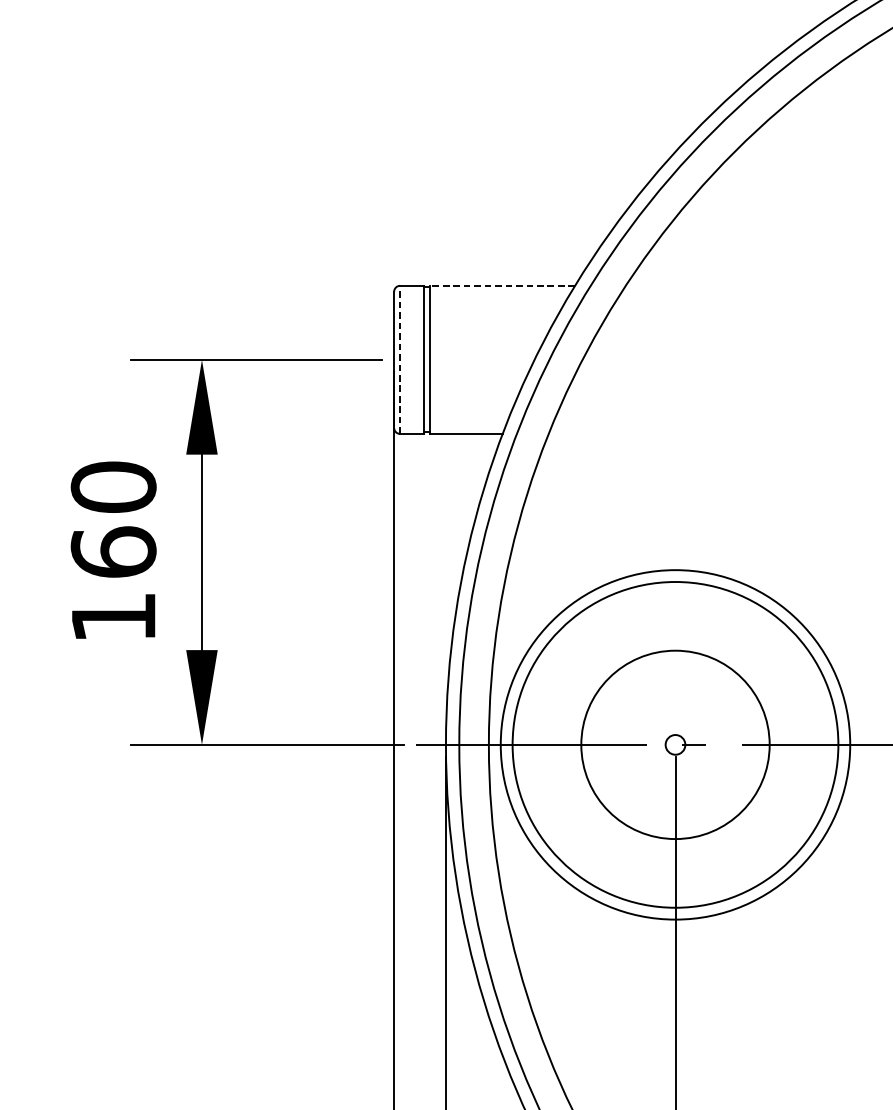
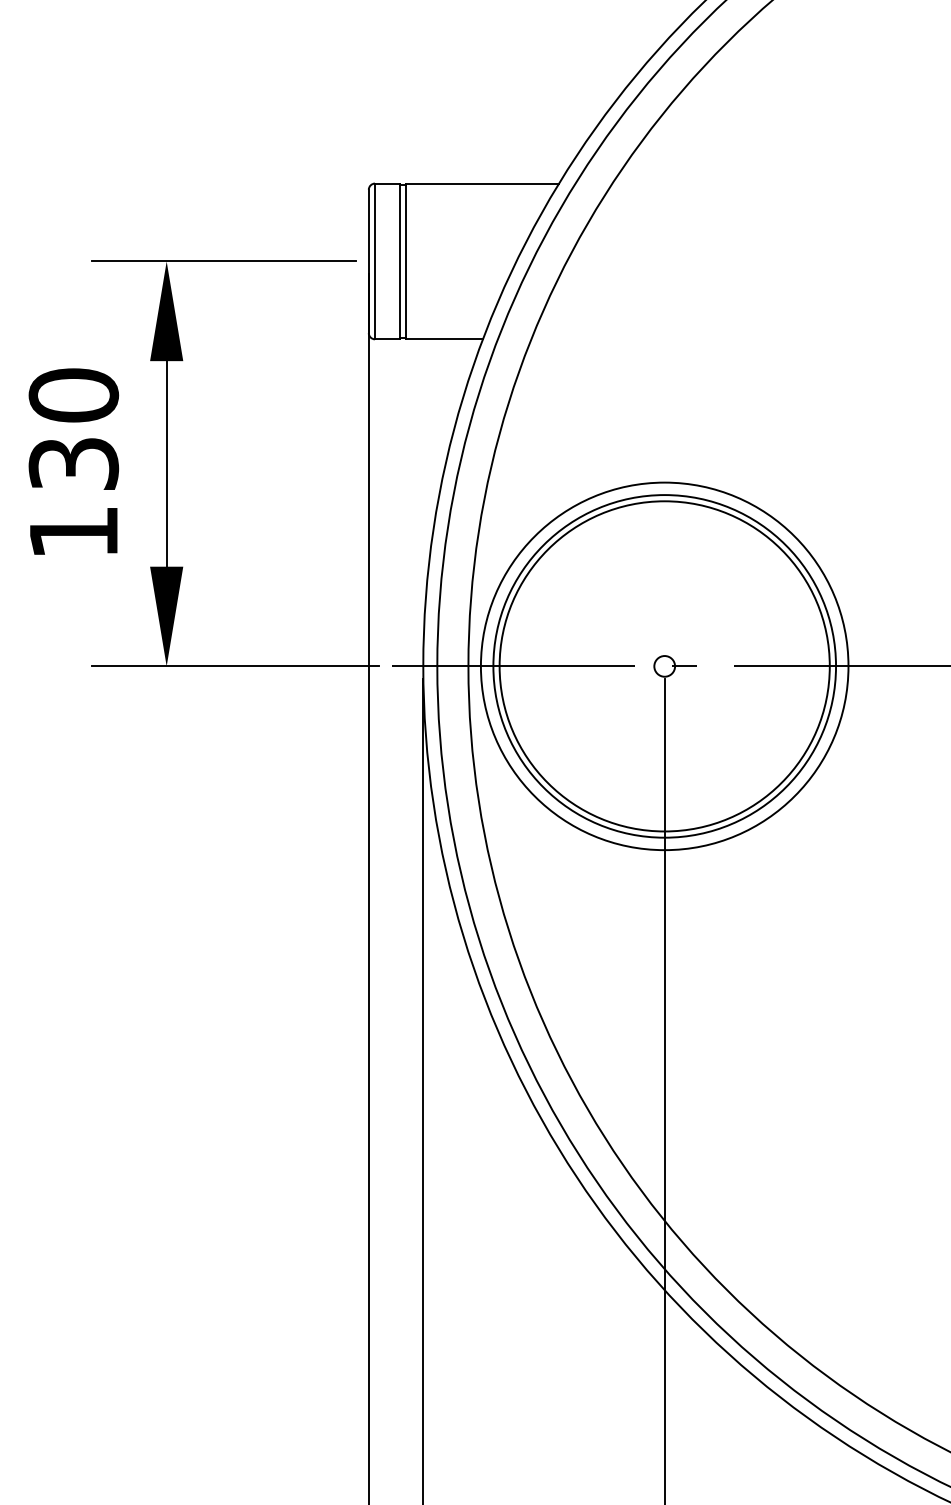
line: (502, 285) -> (482, 183), dashed -> solid
line: (400, 359) -> (375, 261), dashed -> solid
text: (113, 551) -> (73, 463), 160 -> 130
circle: (675, 744) -> (664, 666), size x1.67

